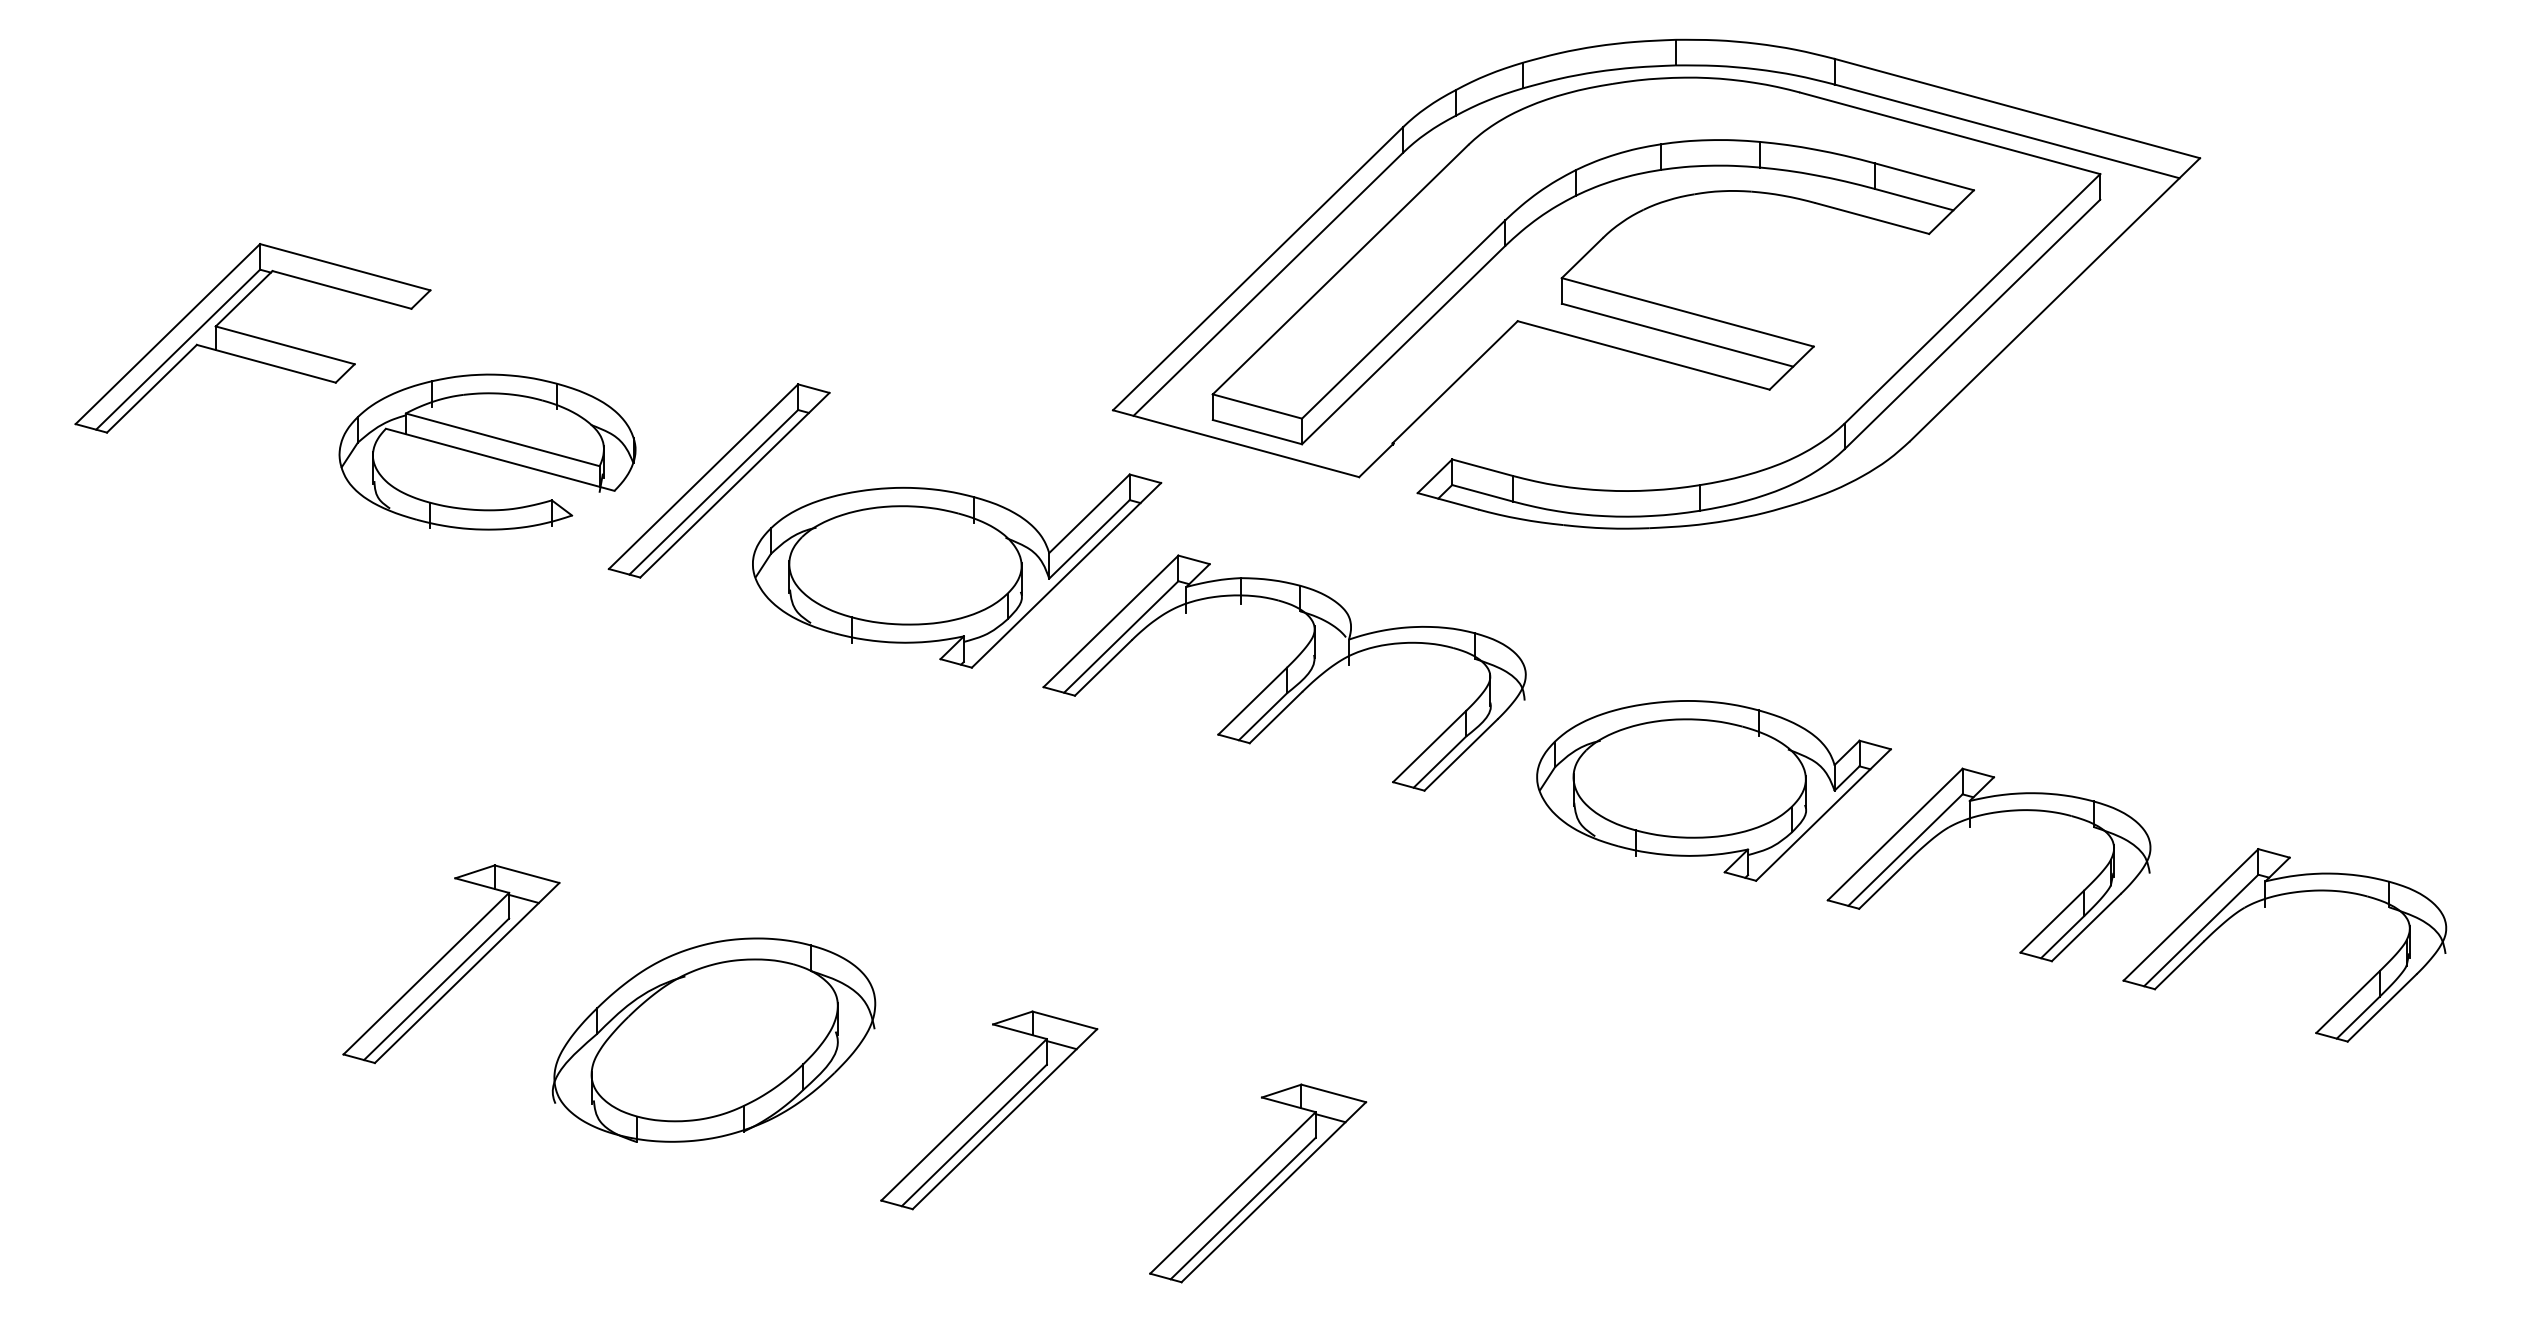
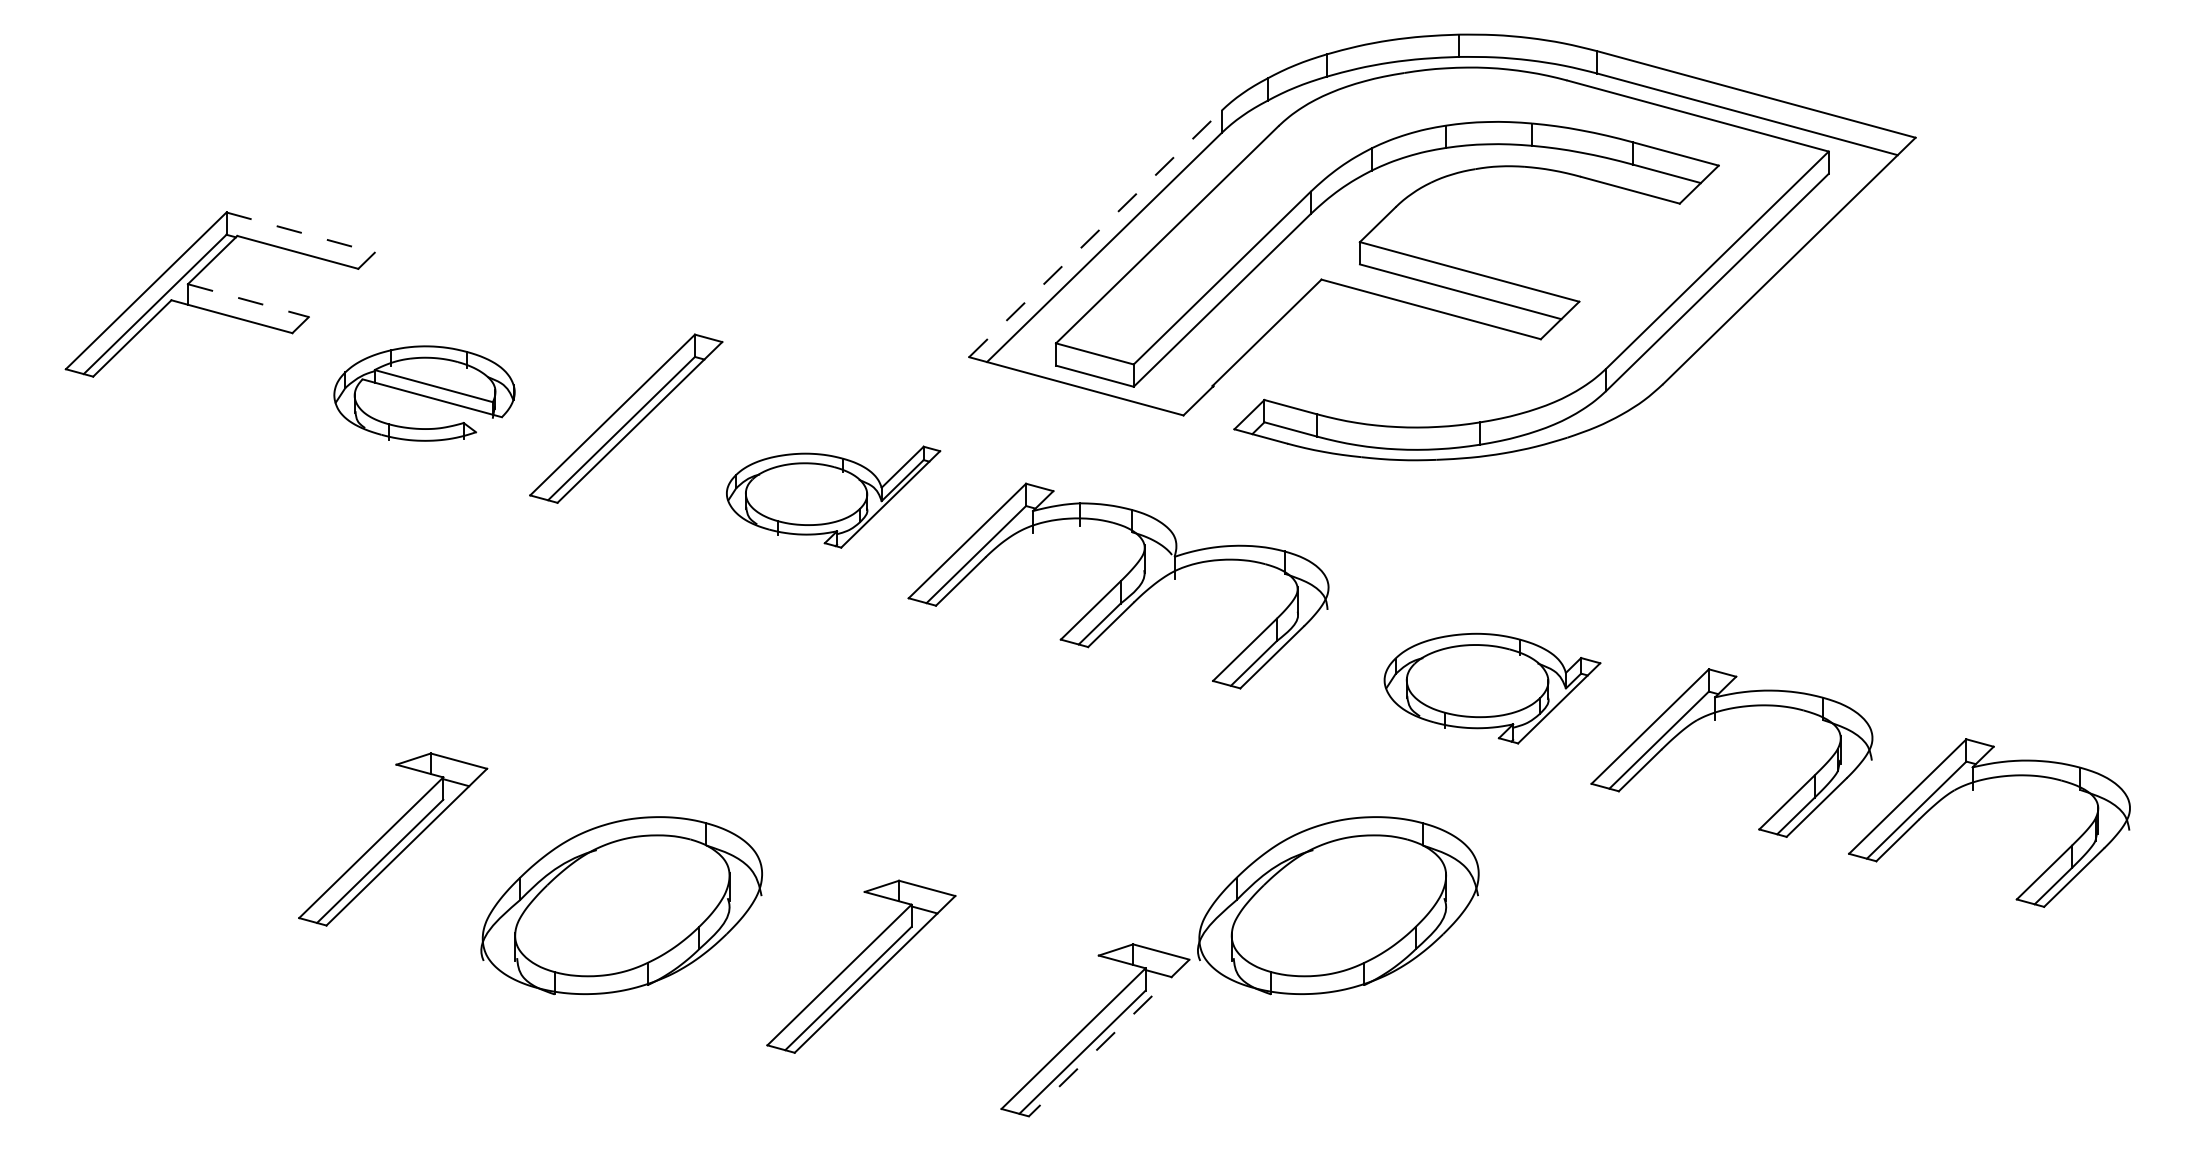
line: (345, 267) -> (300, 232), solid -> dashed
line: (1258, 268) -> (1095, 233), solid -> dashed
line: (285, 345) -> (248, 300), solid -> dashed
part: (487, 451) -> (424, 393), size x0.7
part: (957, 570) -> (833, 496), size x0.6
part: (1713, 790) -> (1491, 688), size x0.7
part: (1536, 1039) -> (1337, 905), added
line: (1273, 1192) -> (1108, 1038), solid -> dashed

